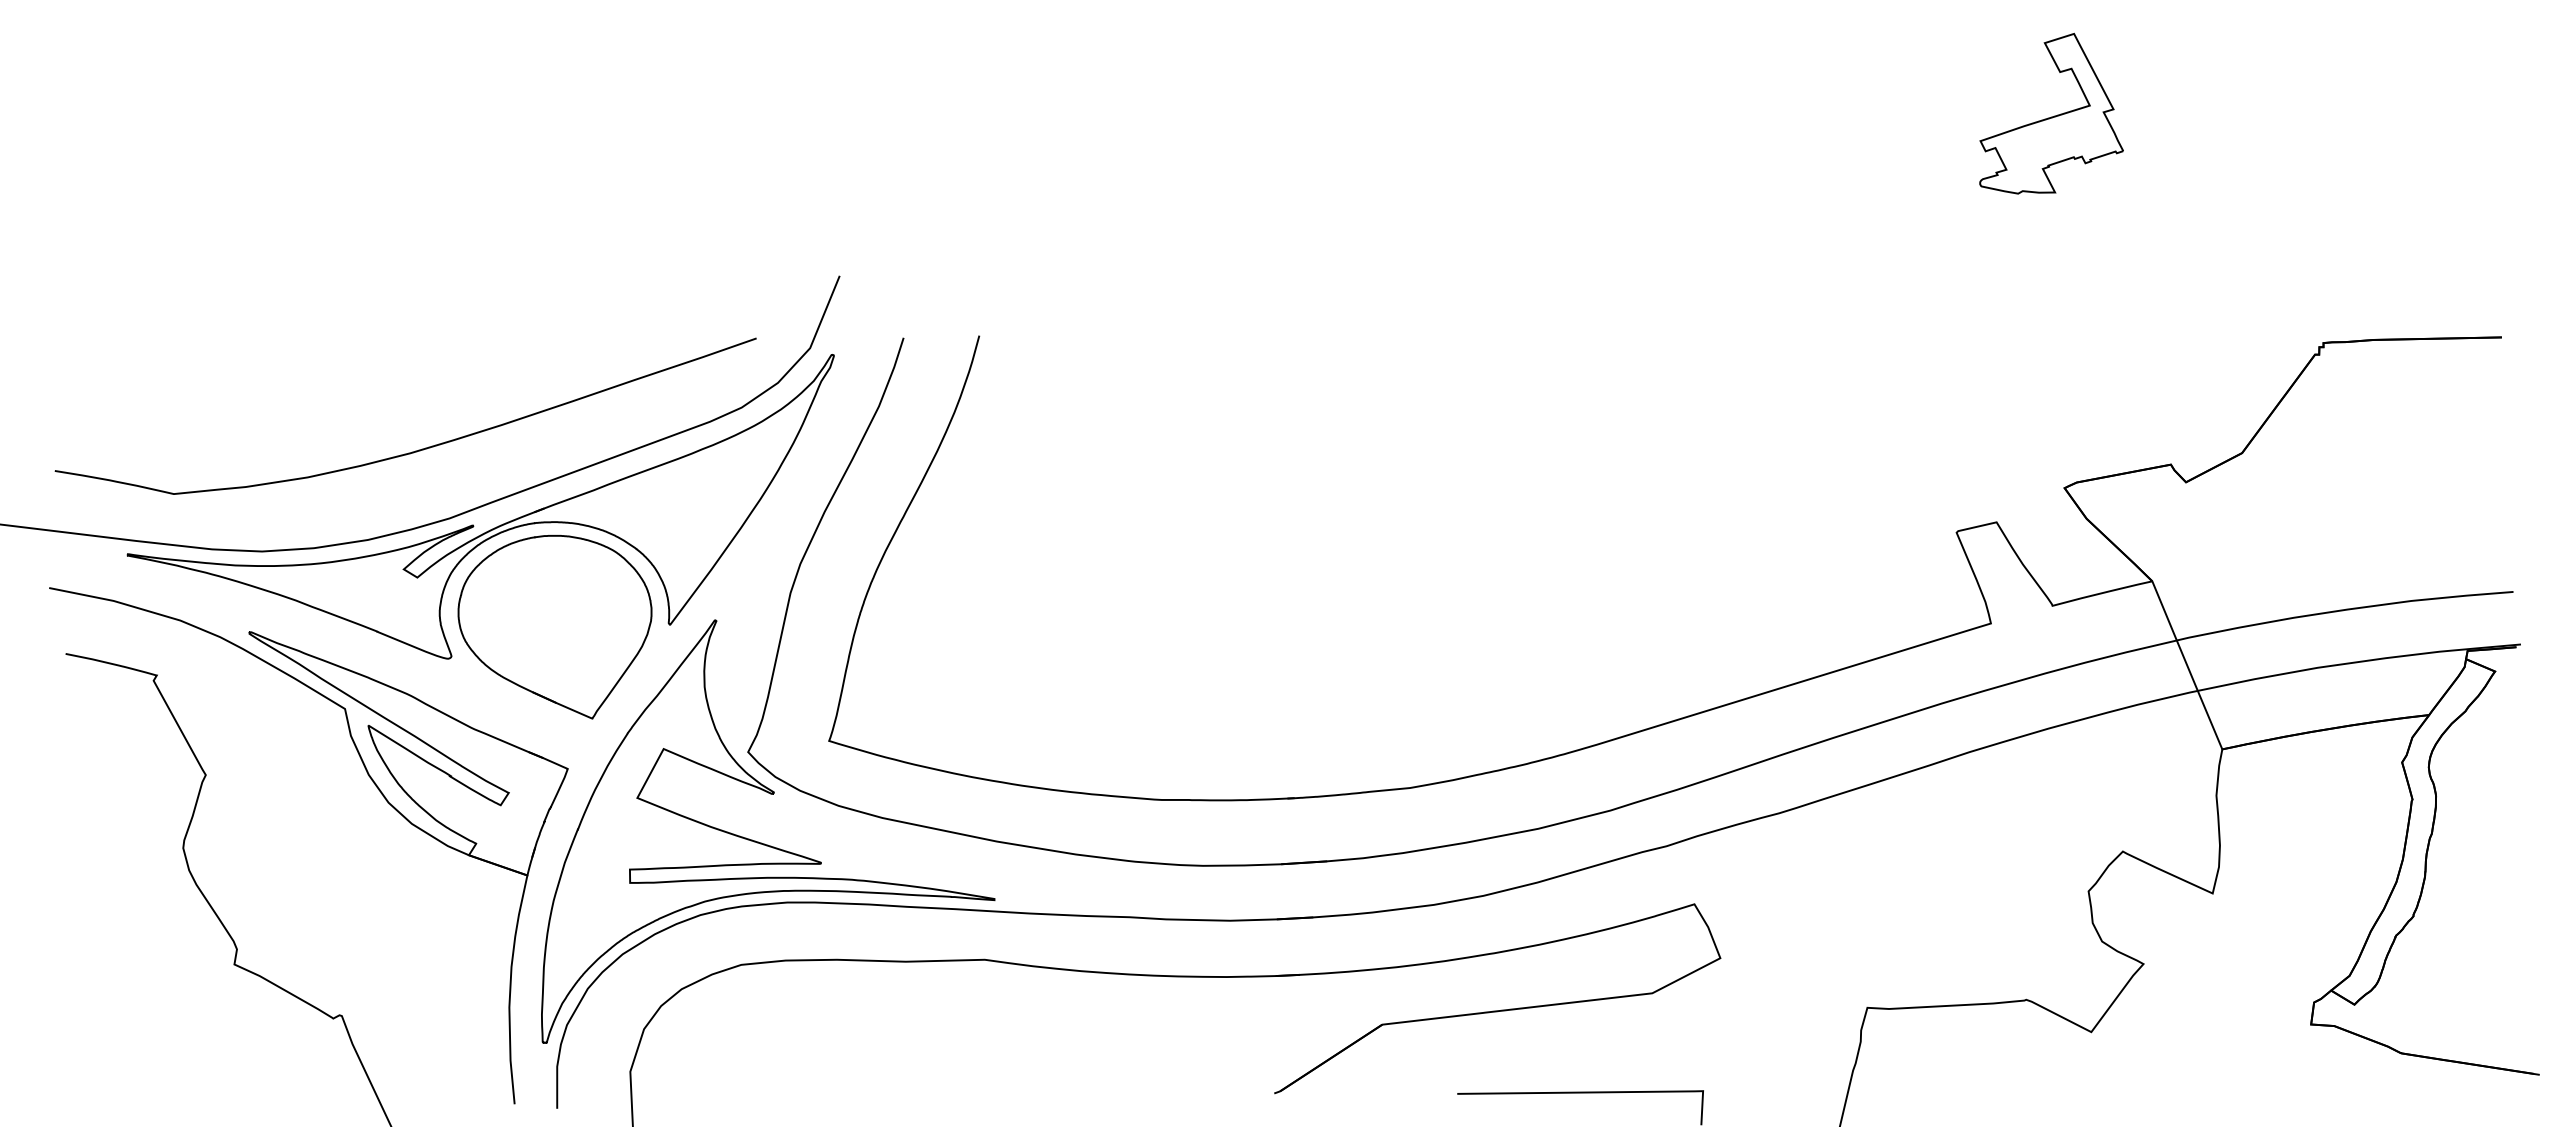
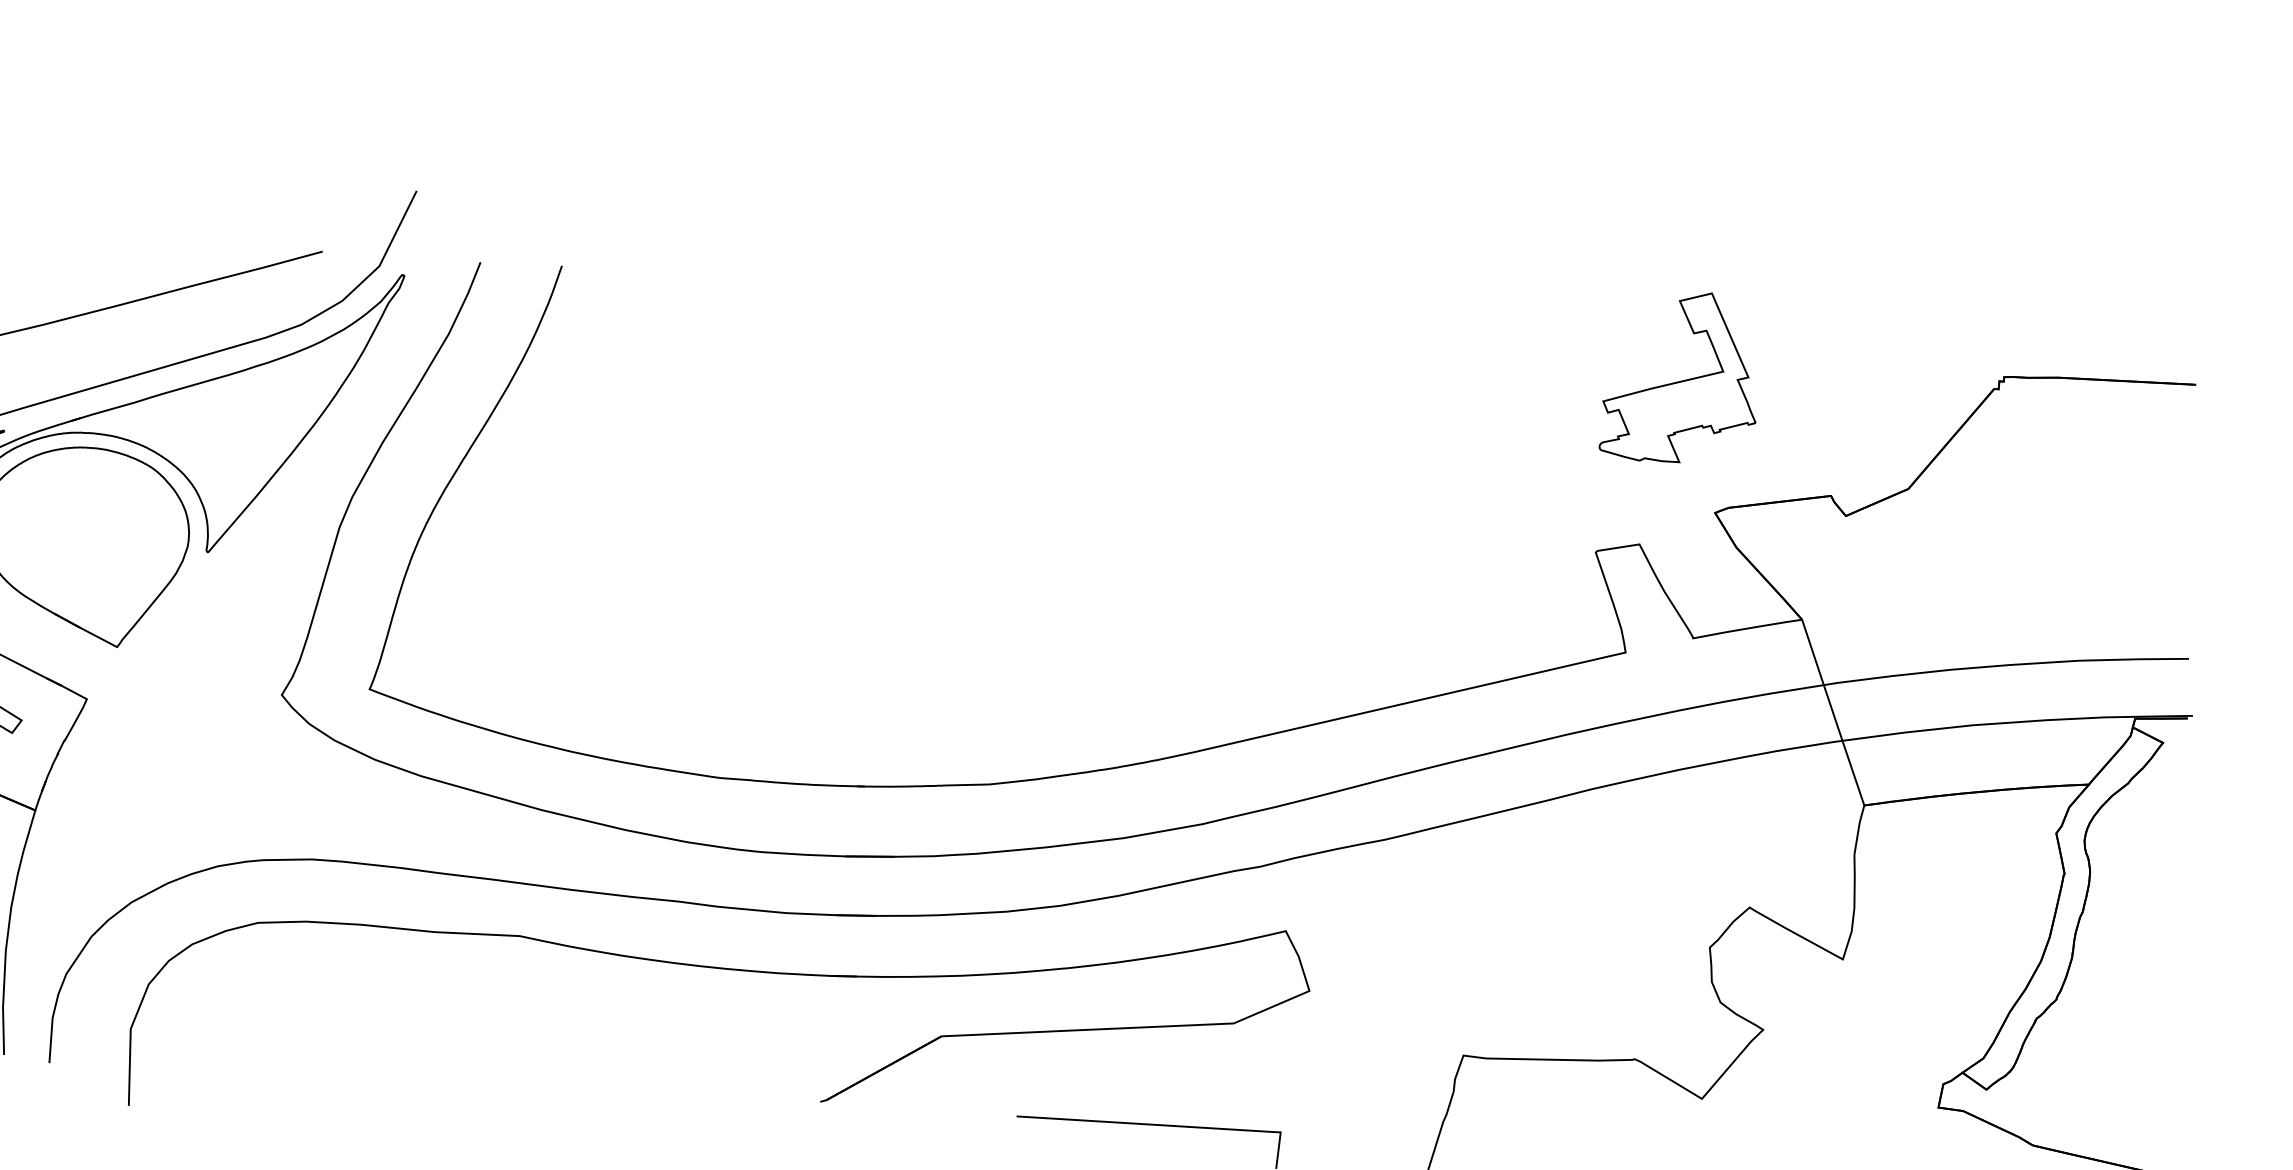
part: (2051, 113) -> (1681, 377), moved
part: (764, 843) -> (292, 794), removed

